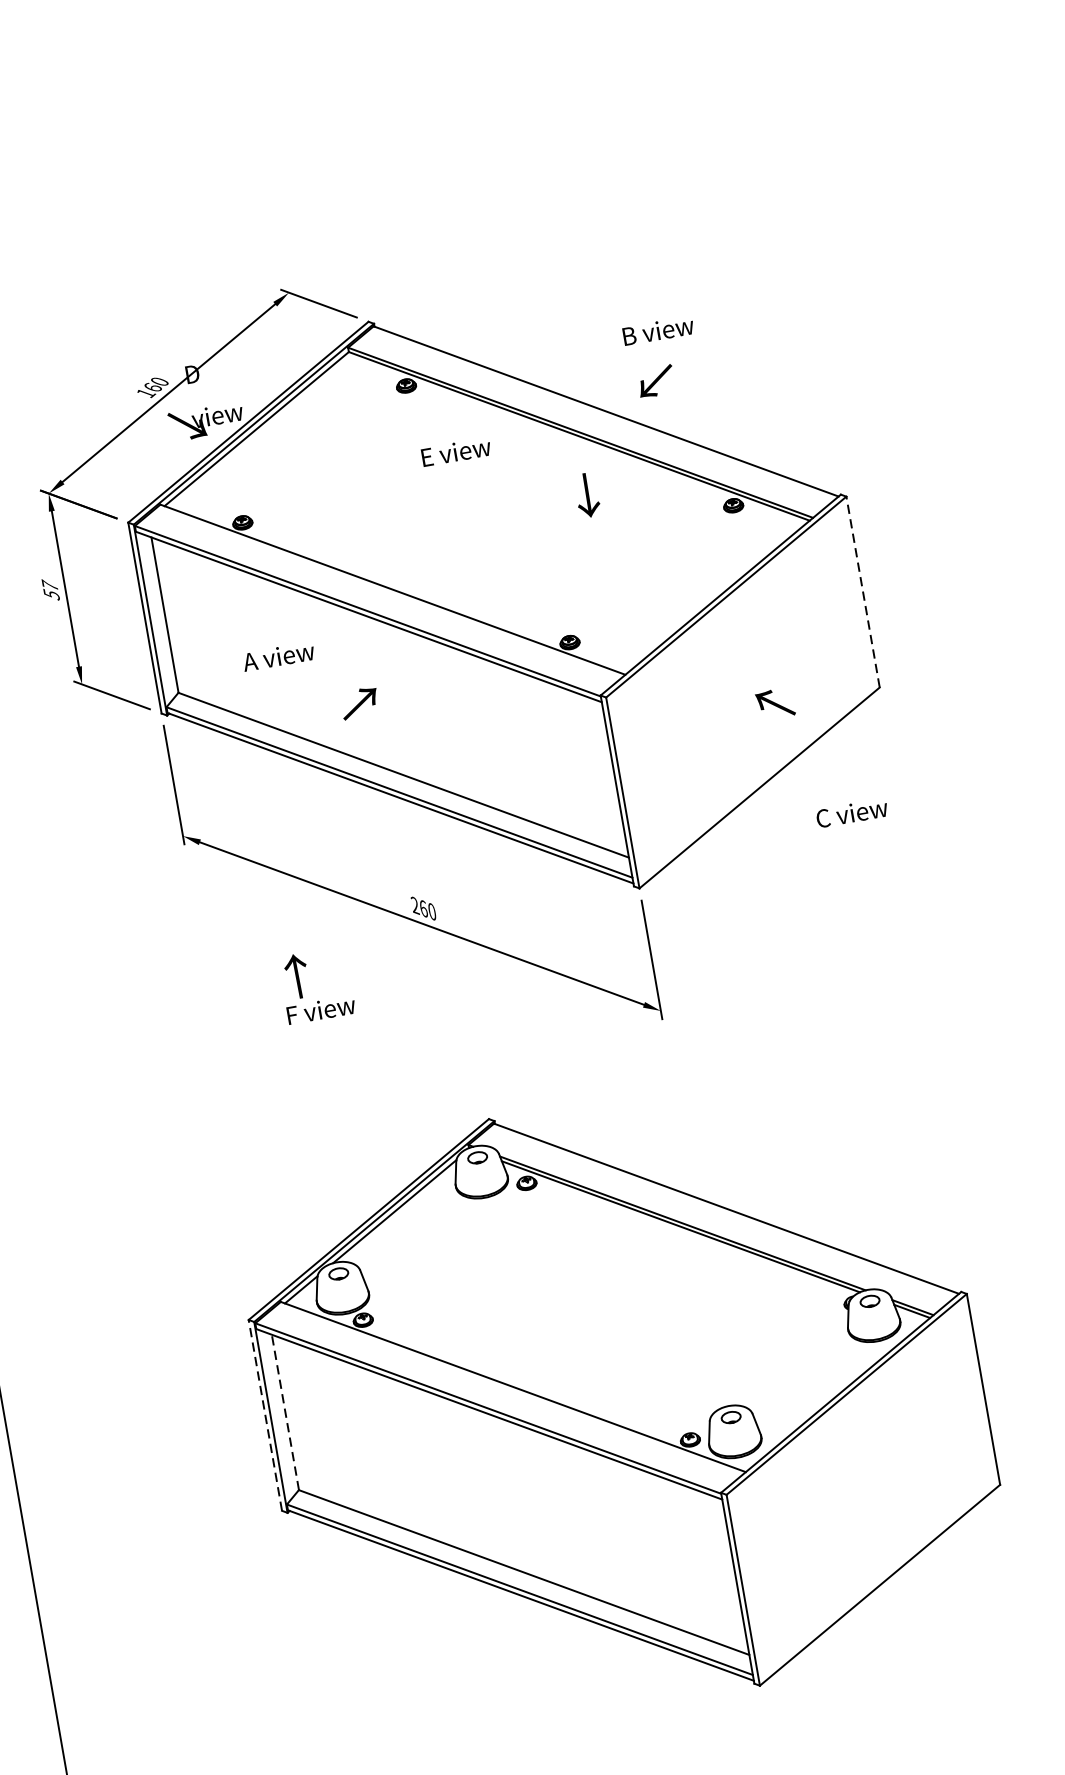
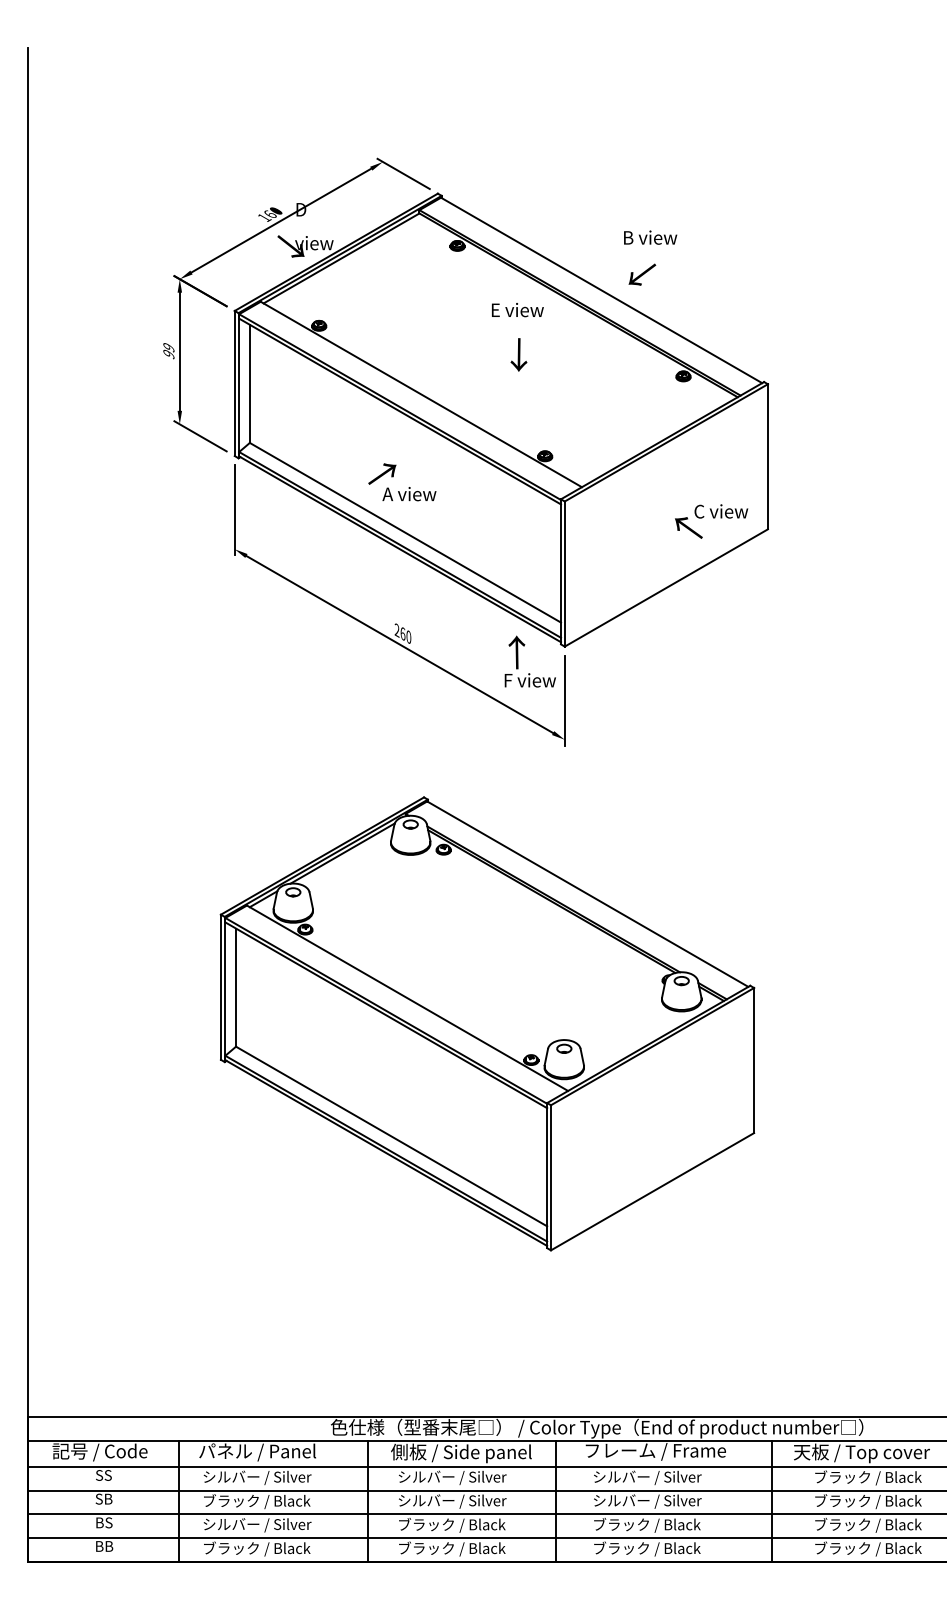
text: (455, 452) -> (517, 310), moved
text: (586, 494) -> (518, 354), moved
text: (50, 589) -> (168, 350), 57 -> 99
line: (862, 591) -> (767, 456), dashed -> solid
text: (278, 657) -> (409, 494), moved
text: (852, 813) -> (721, 511), moved
text: (315, 985) -> (529, 661), moved
line: (285, 1412) -> (236, 987), dashed -> solid
line: (264, 1415) -> (220, 987), dashed -> solid

